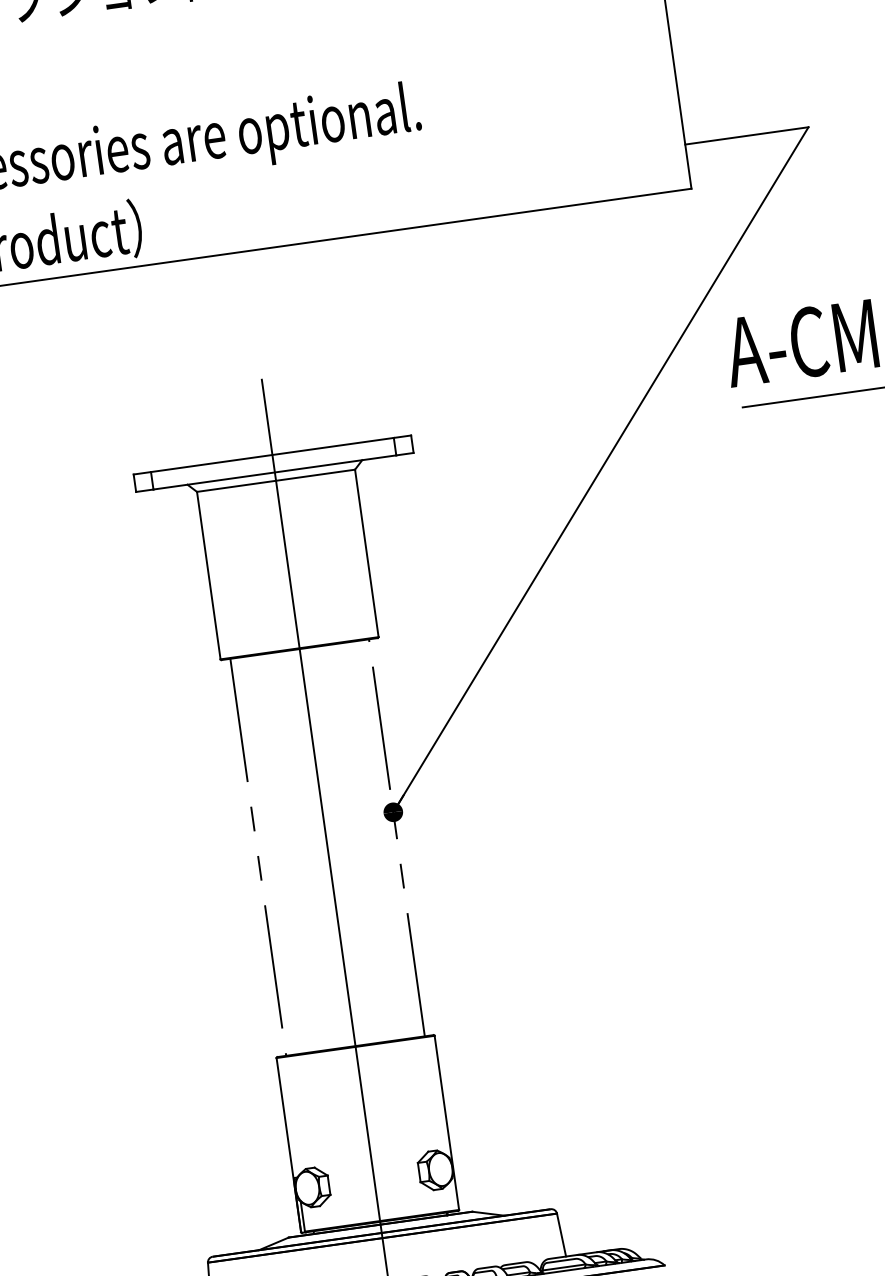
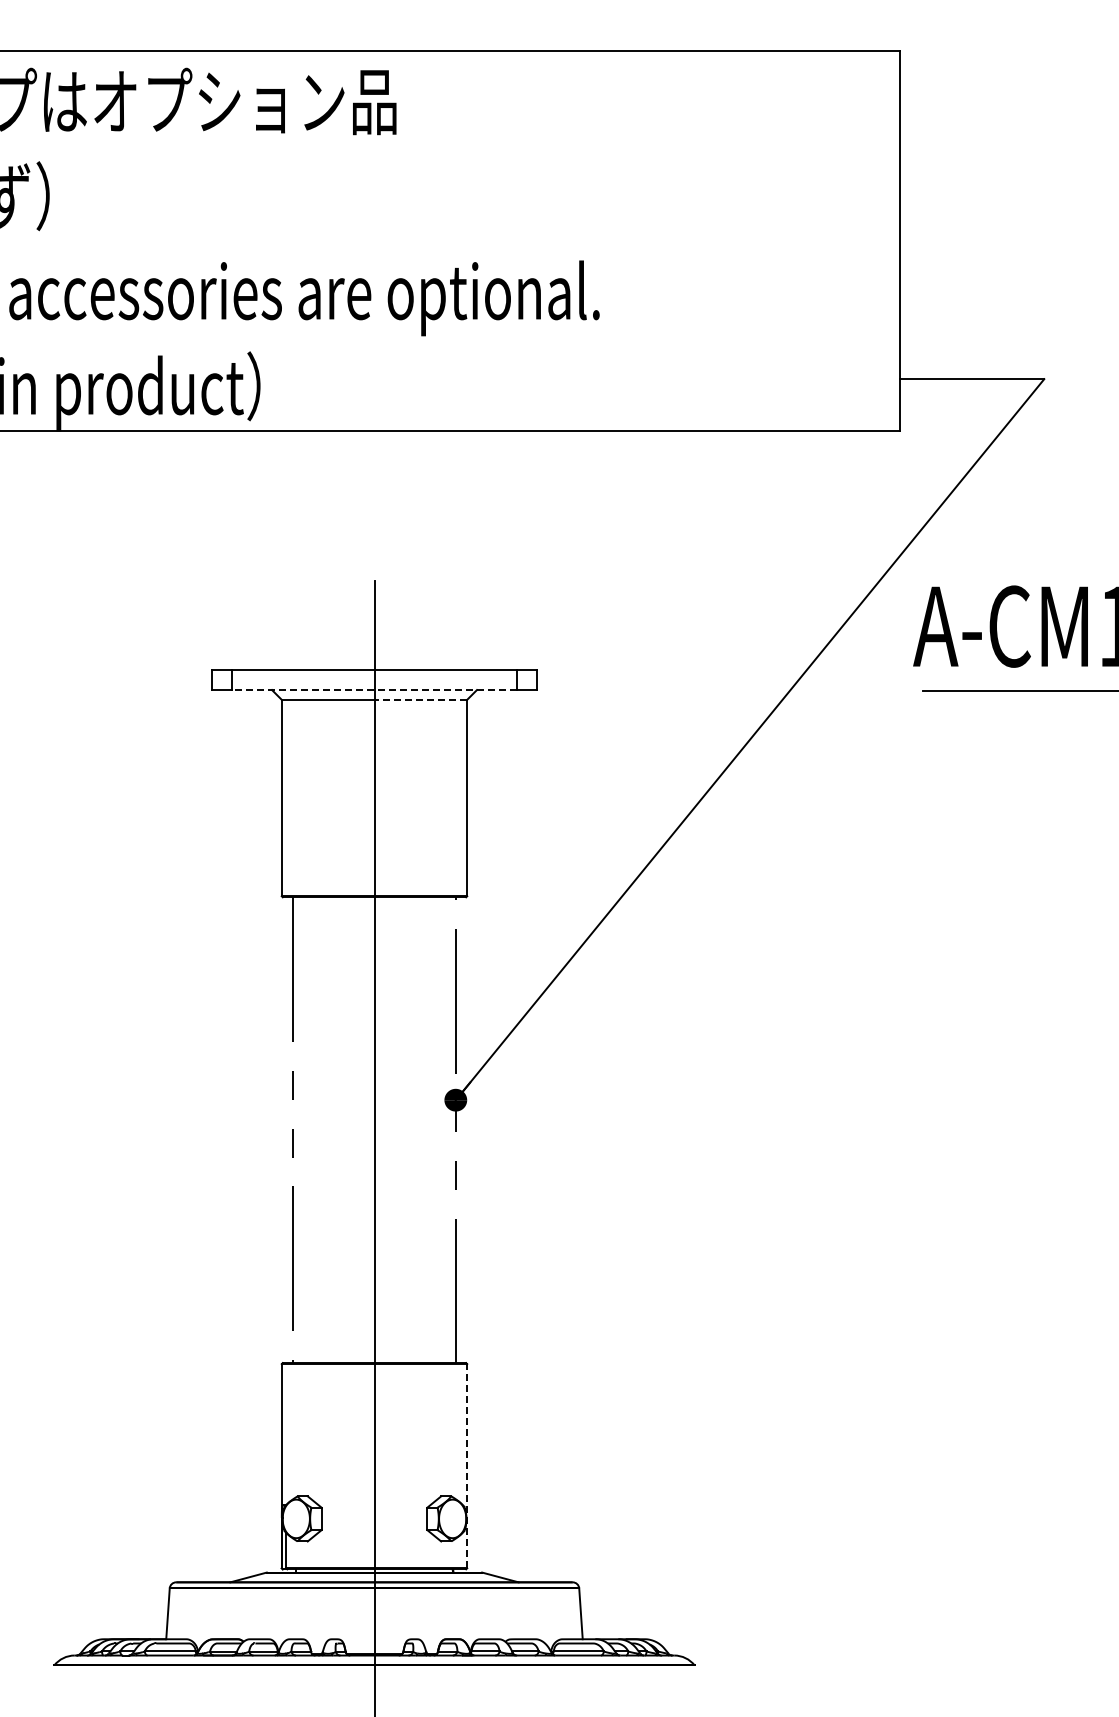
line: (274, 472) -> (373, 690), solid -> dashed
line: (315, 474) -> (420, 699), solid -> dashed
line: (447, 1122) -> (467, 1465), solid -> dashed

